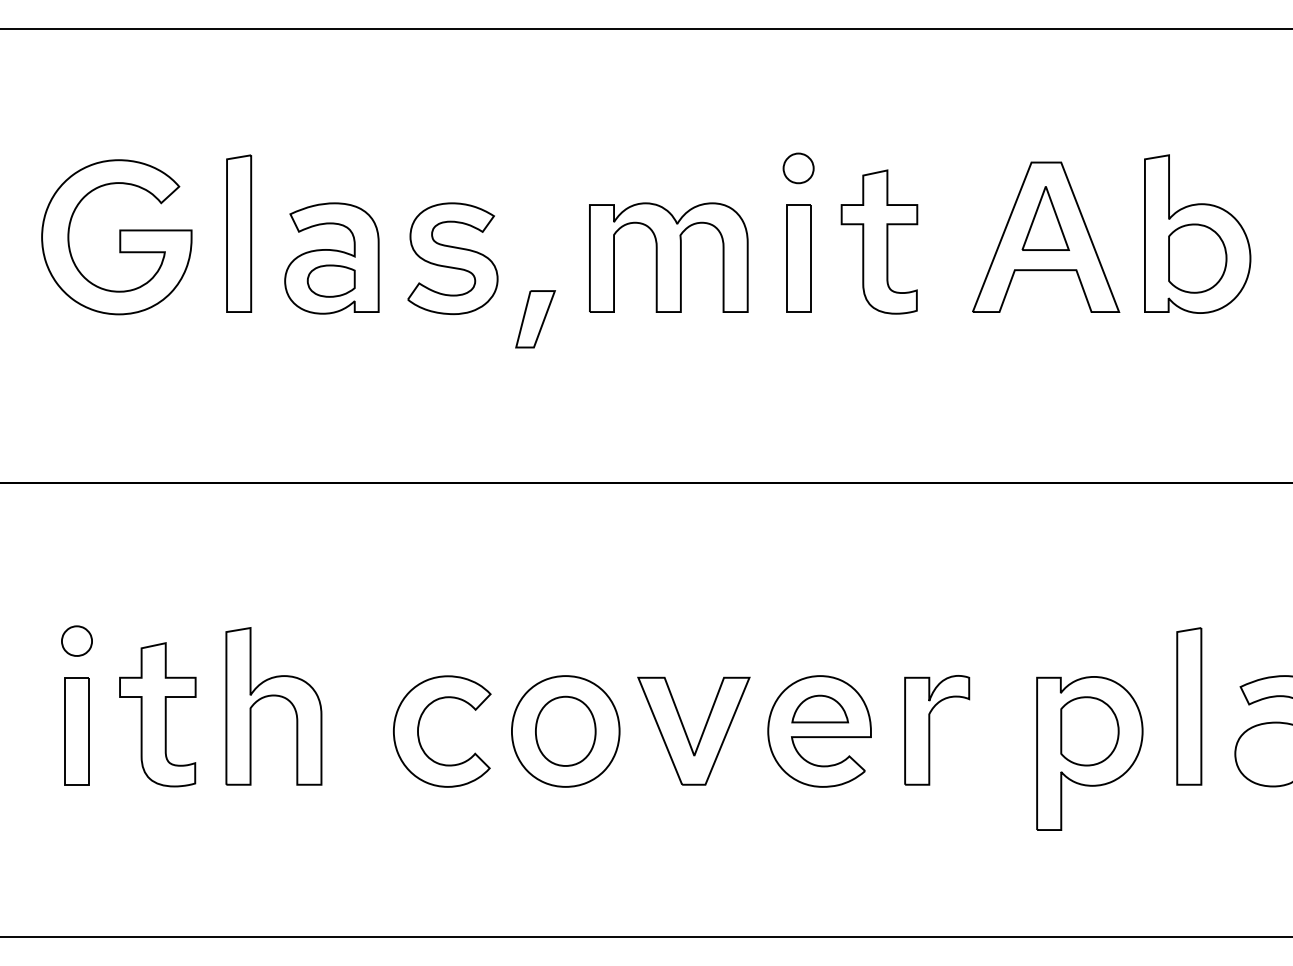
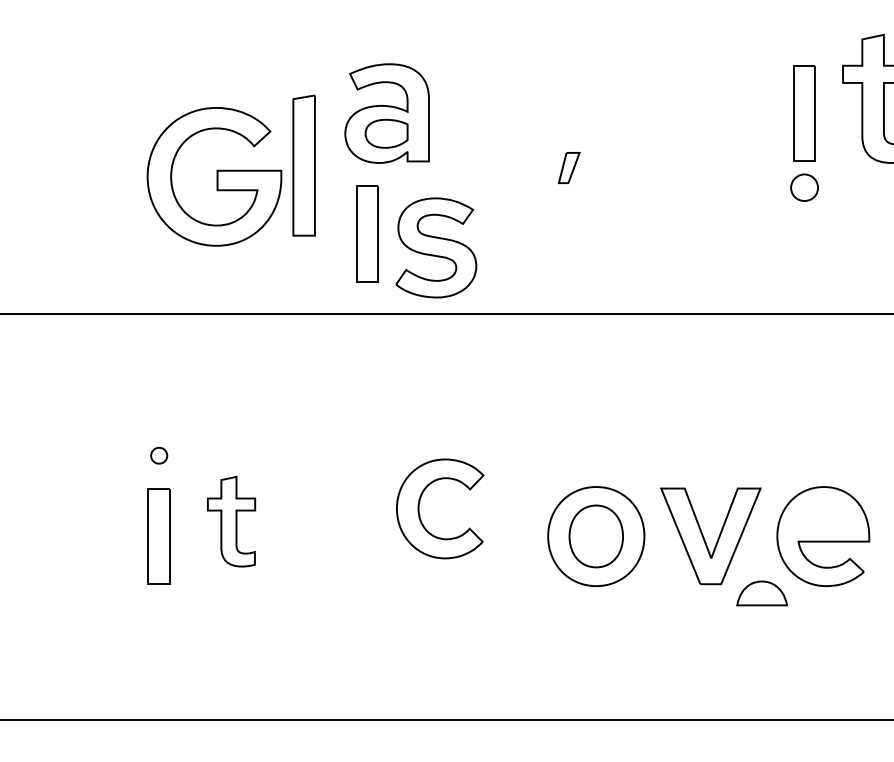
part: (798, 168) -> (804, 187), moved
part: (239, 233) -> (304, 165), moved
part: (116, 237) -> (214, 177), moved
part: (668, 257) -> (688, 112), removed
part: (452, 258) -> (435, 247), moved
part: (535, 319) -> (569, 168), size x0.6
part: (309, 393) -> (367, 234), added
part: (76, 640) -> (158, 455), size x0.6
part: (273, 696) -> (334, 505), removed
part: (819, 708) -> (761, 592), moved
part: (157, 714) -> (231, 521), size x0.7
part: (419, 727) -> (419, 505), moved

